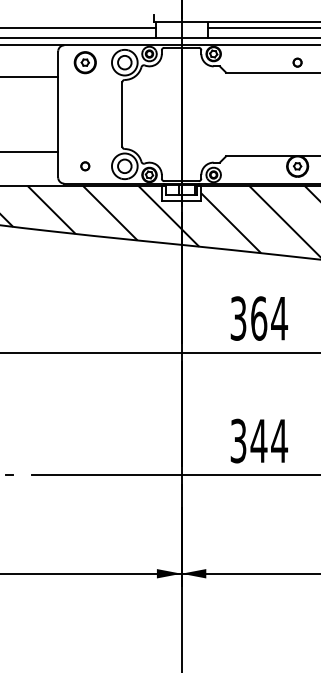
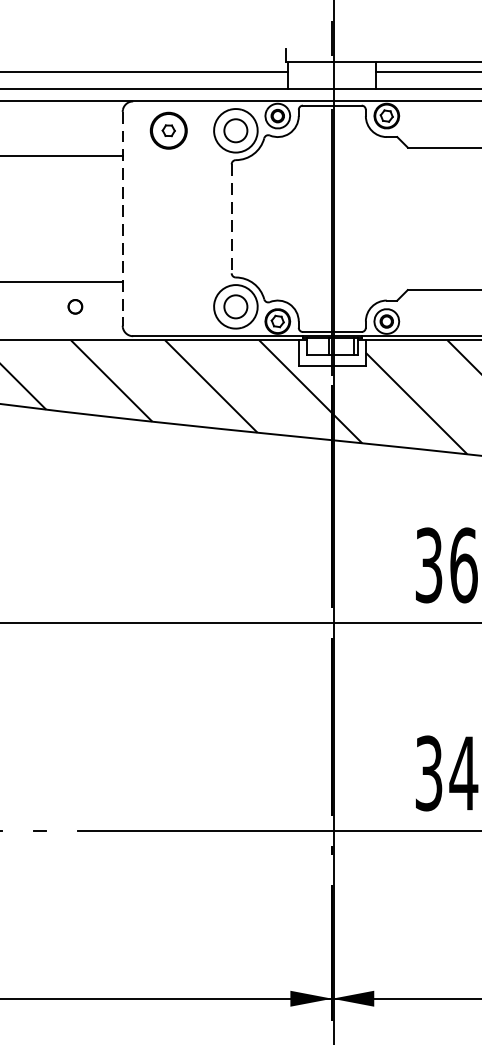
line: (58, 114) -> (123, 218), solid -> dashed
line: (122, 115) -> (231, 220), solid -> dashed
part: (85, 166) -> (75, 307), moved

